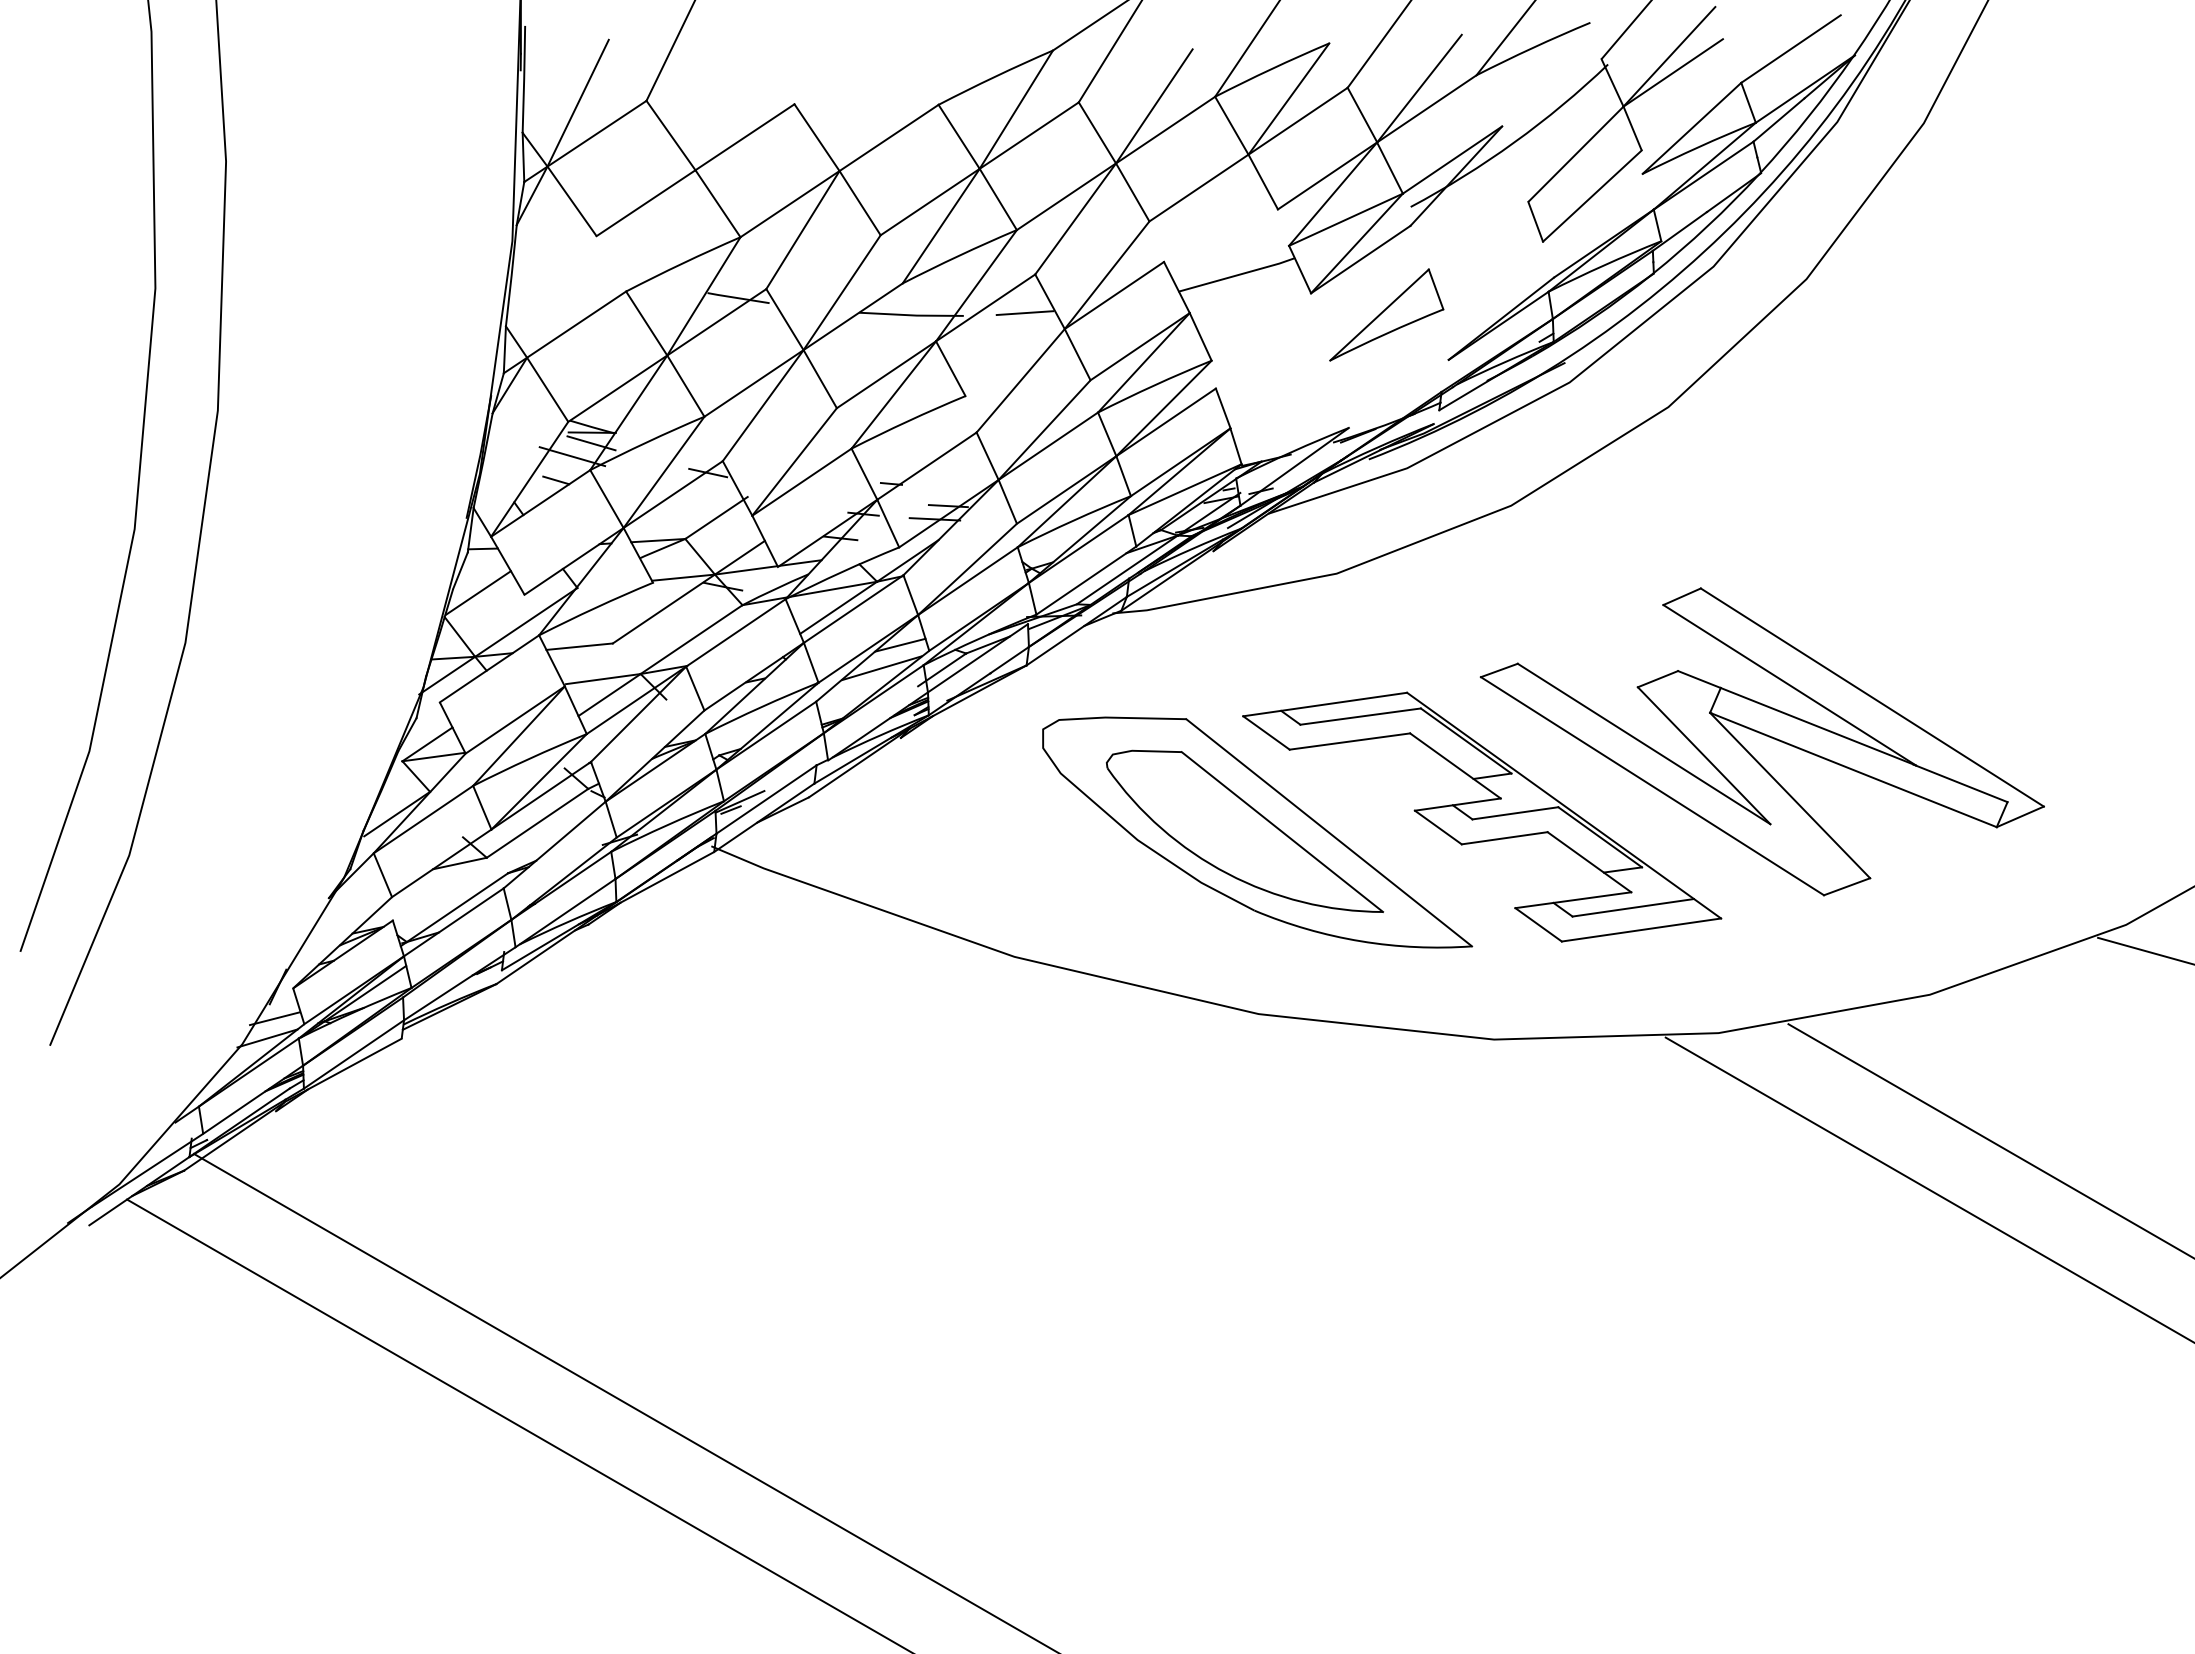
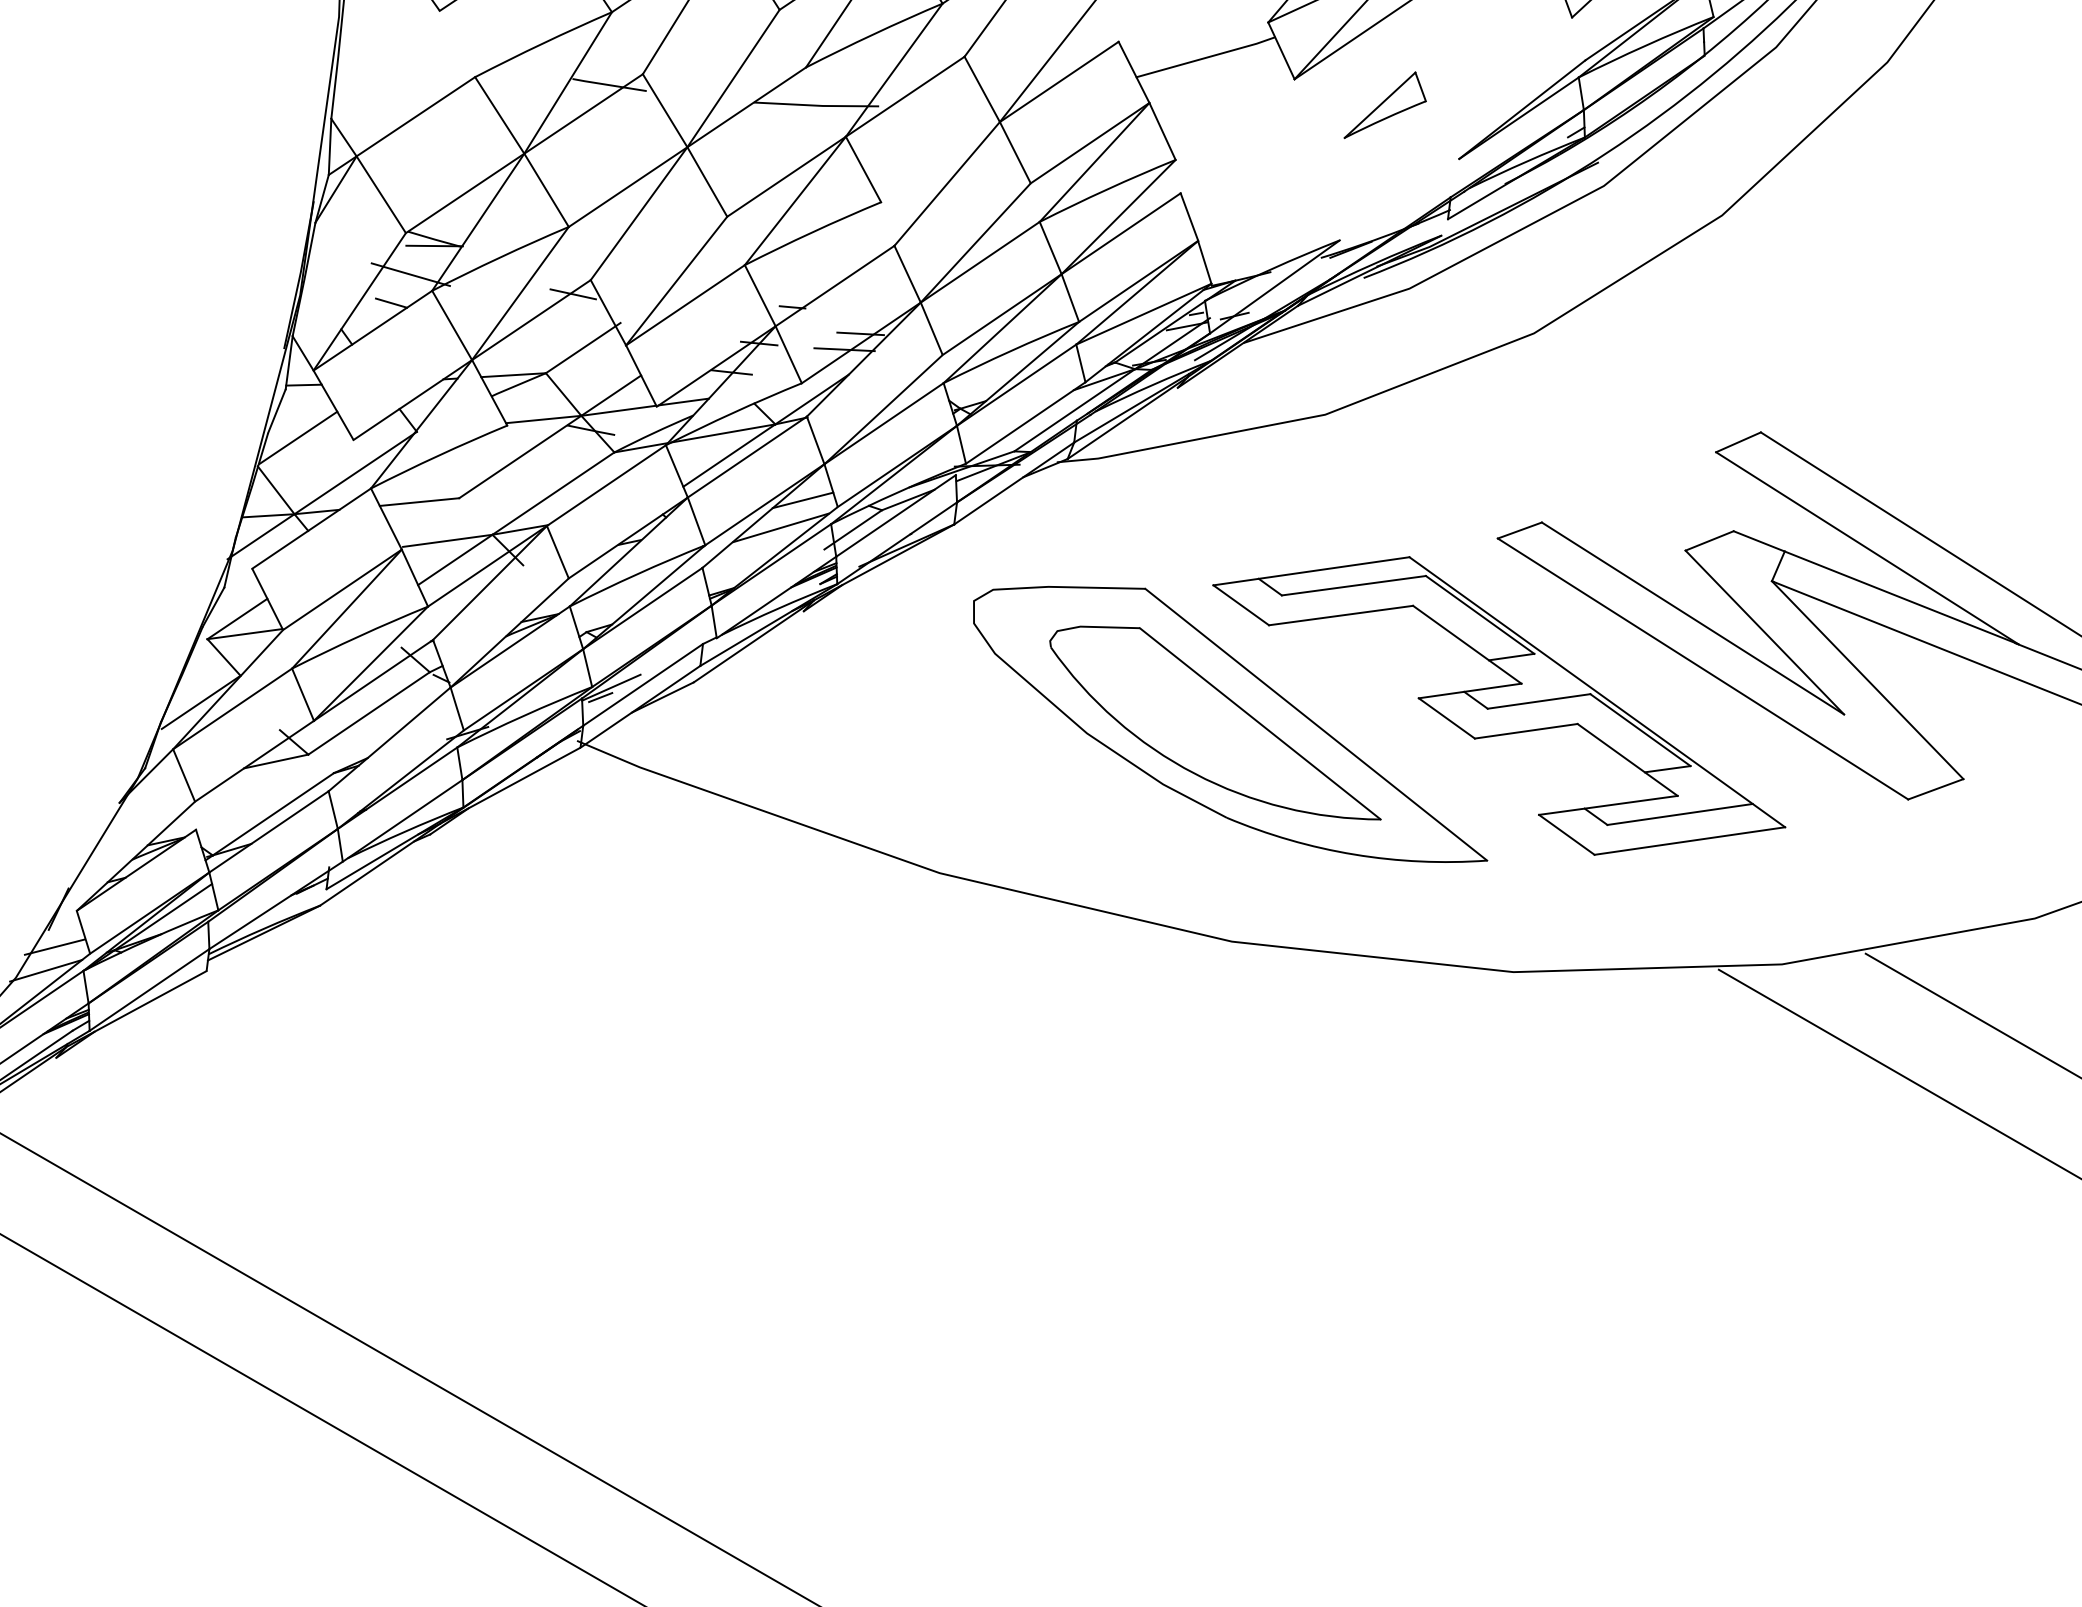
line: (1024, 313) -> (951, 103), removed
part: (1386, 314) -> (1384, 104), size x0.6
line: (591, 443) -> (433, 258), removed

